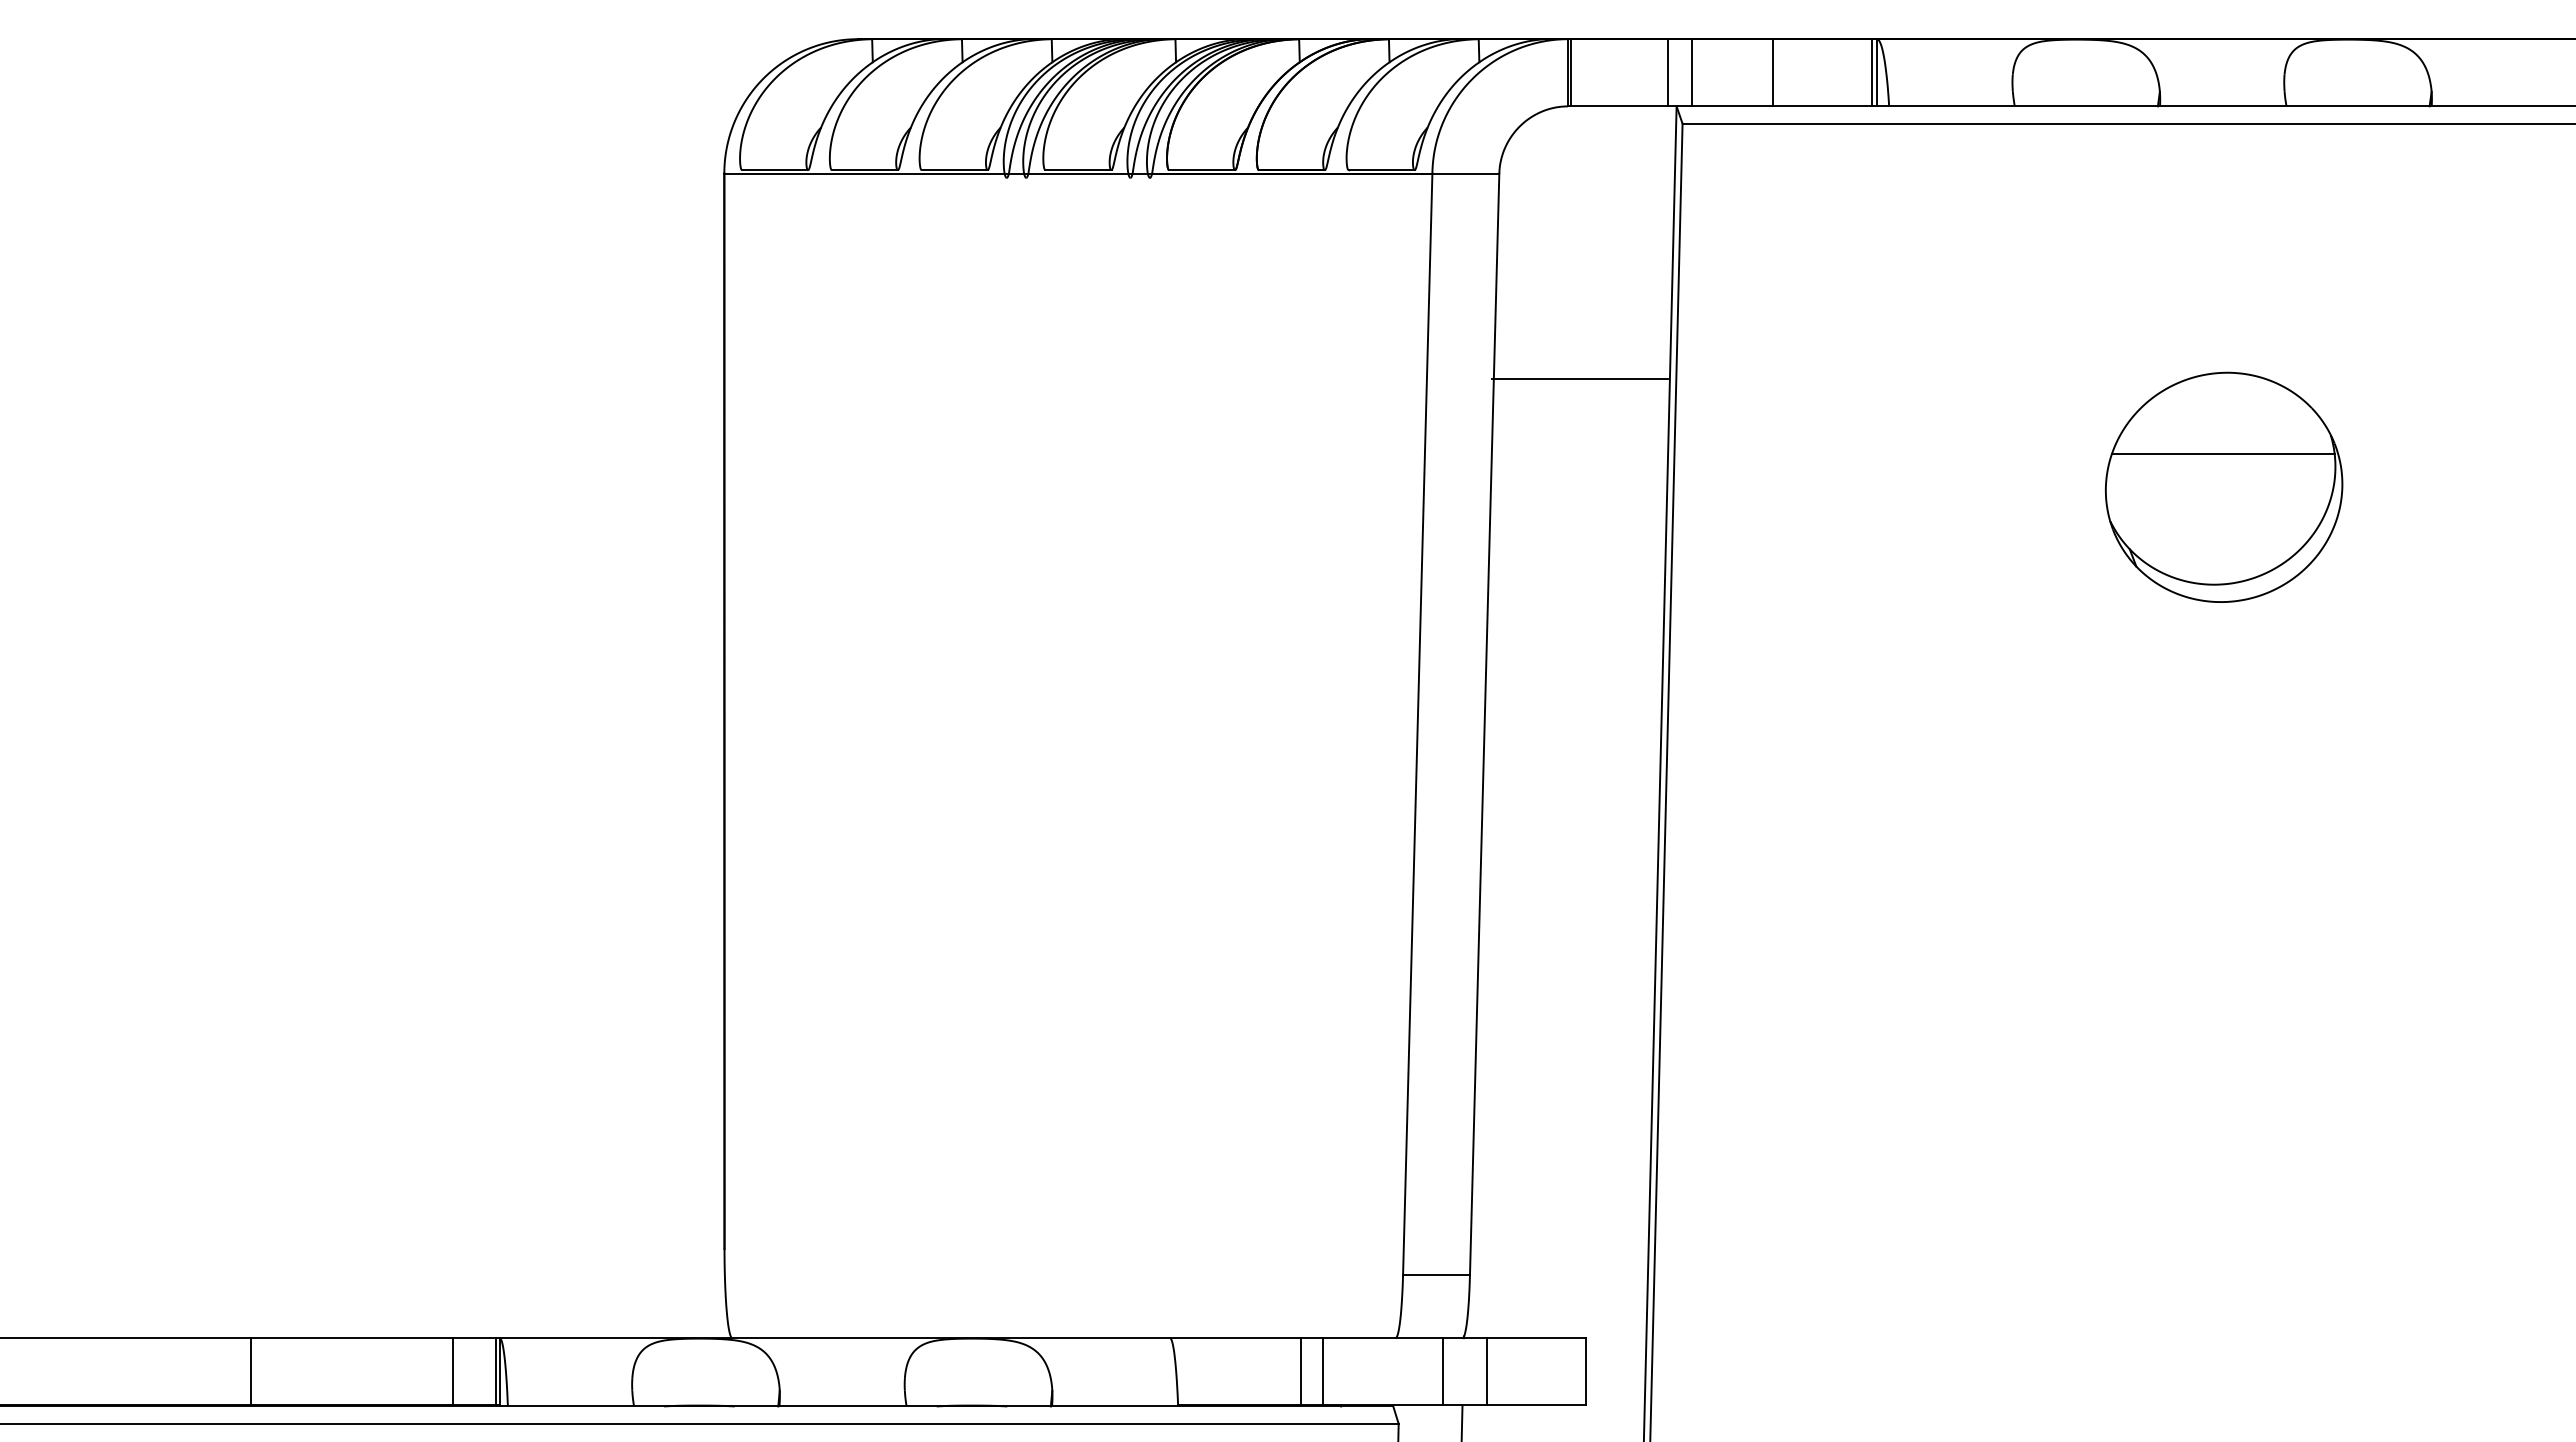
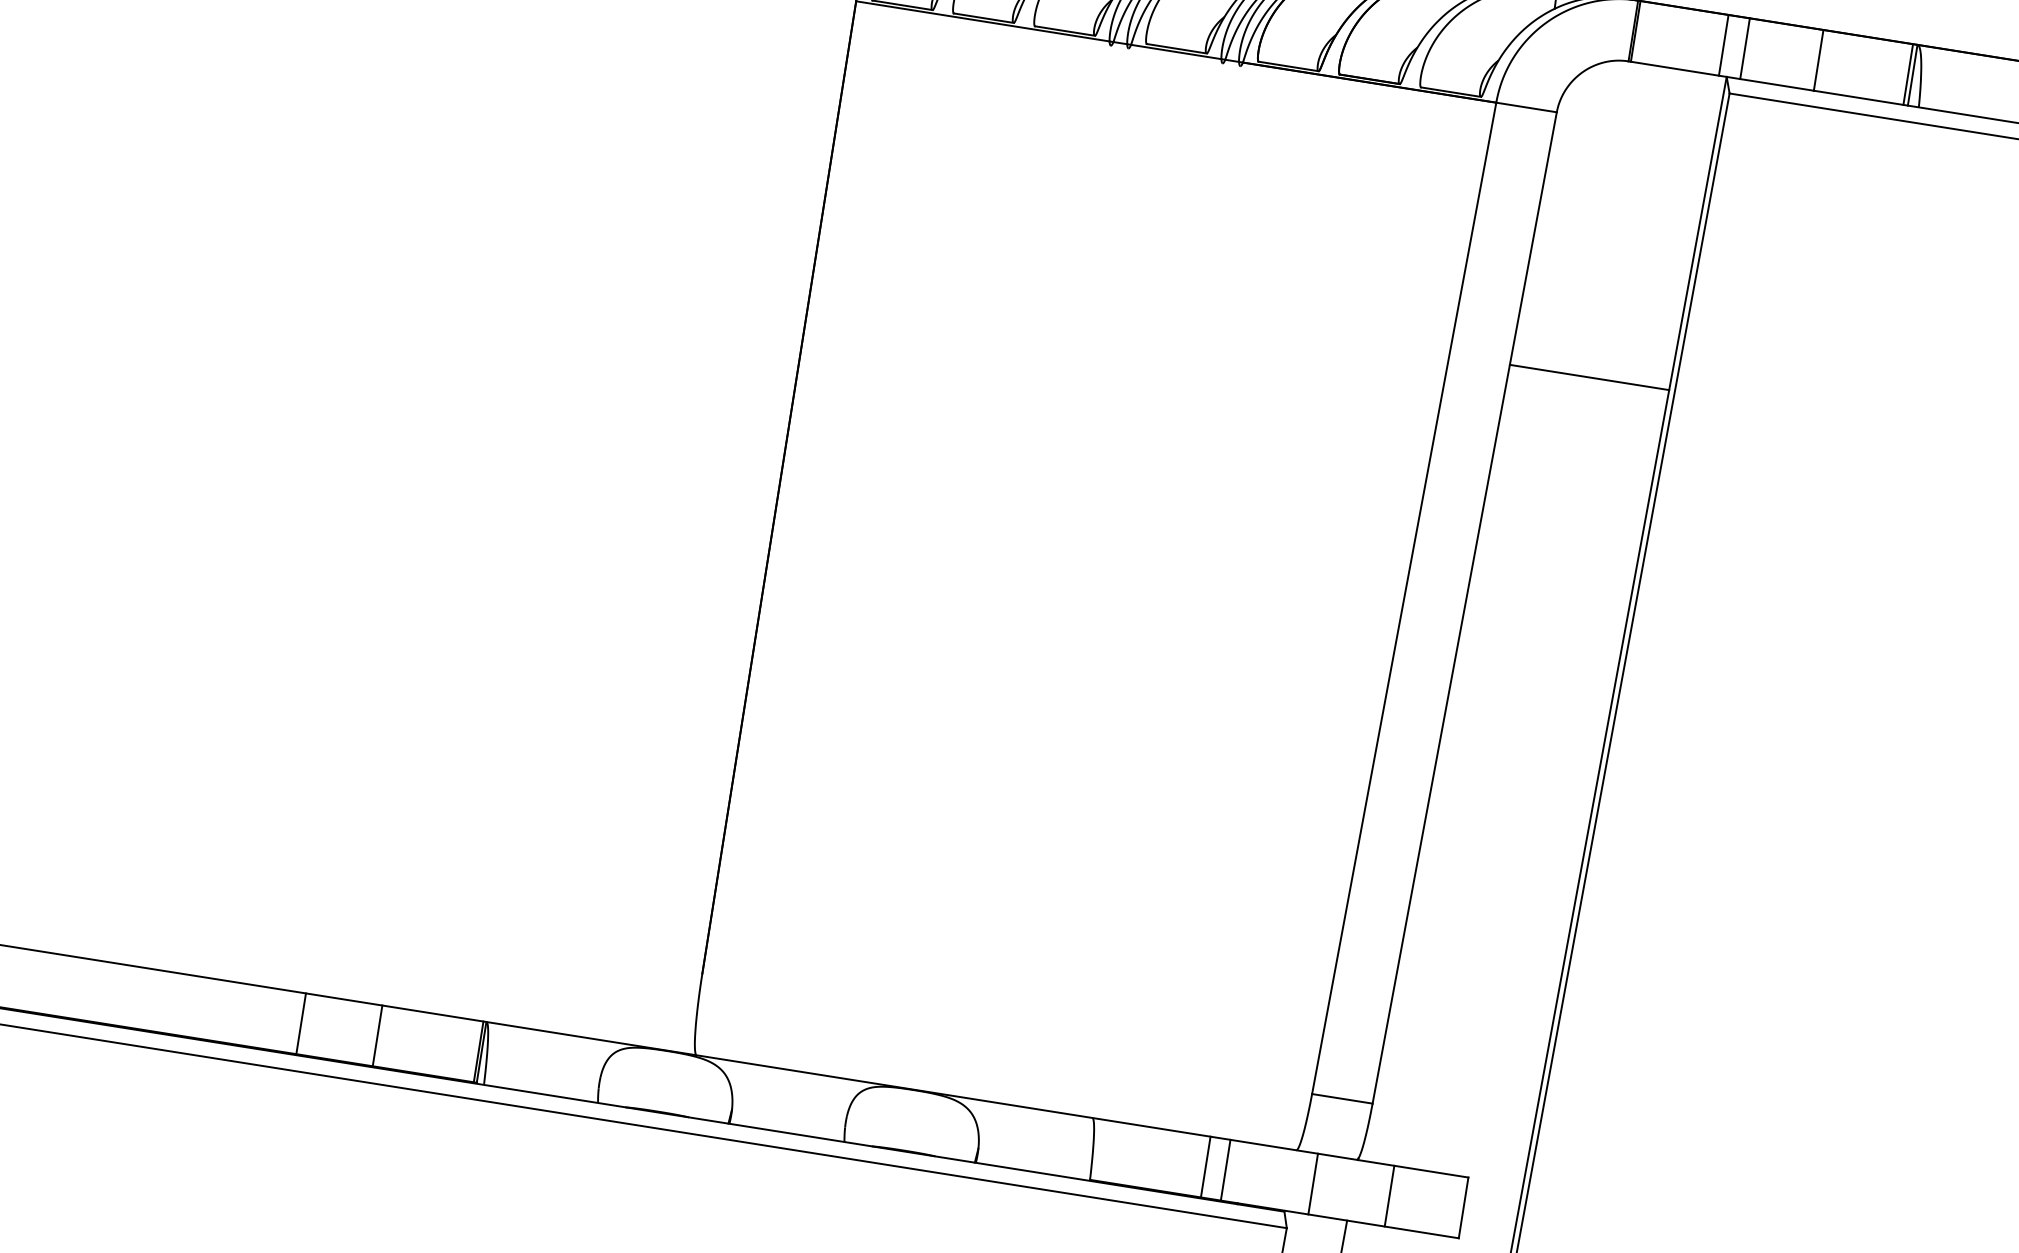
line: (1579, 379) -> (1589, 377), moved
line: (251, 1371) -> (301, 1023), moved
line: (452, 1371) -> (377, 1035), moved
line: (1443, 1371) -> (1389, 1195), moved
line: (1486, 1371) -> (1313, 1183), moved

